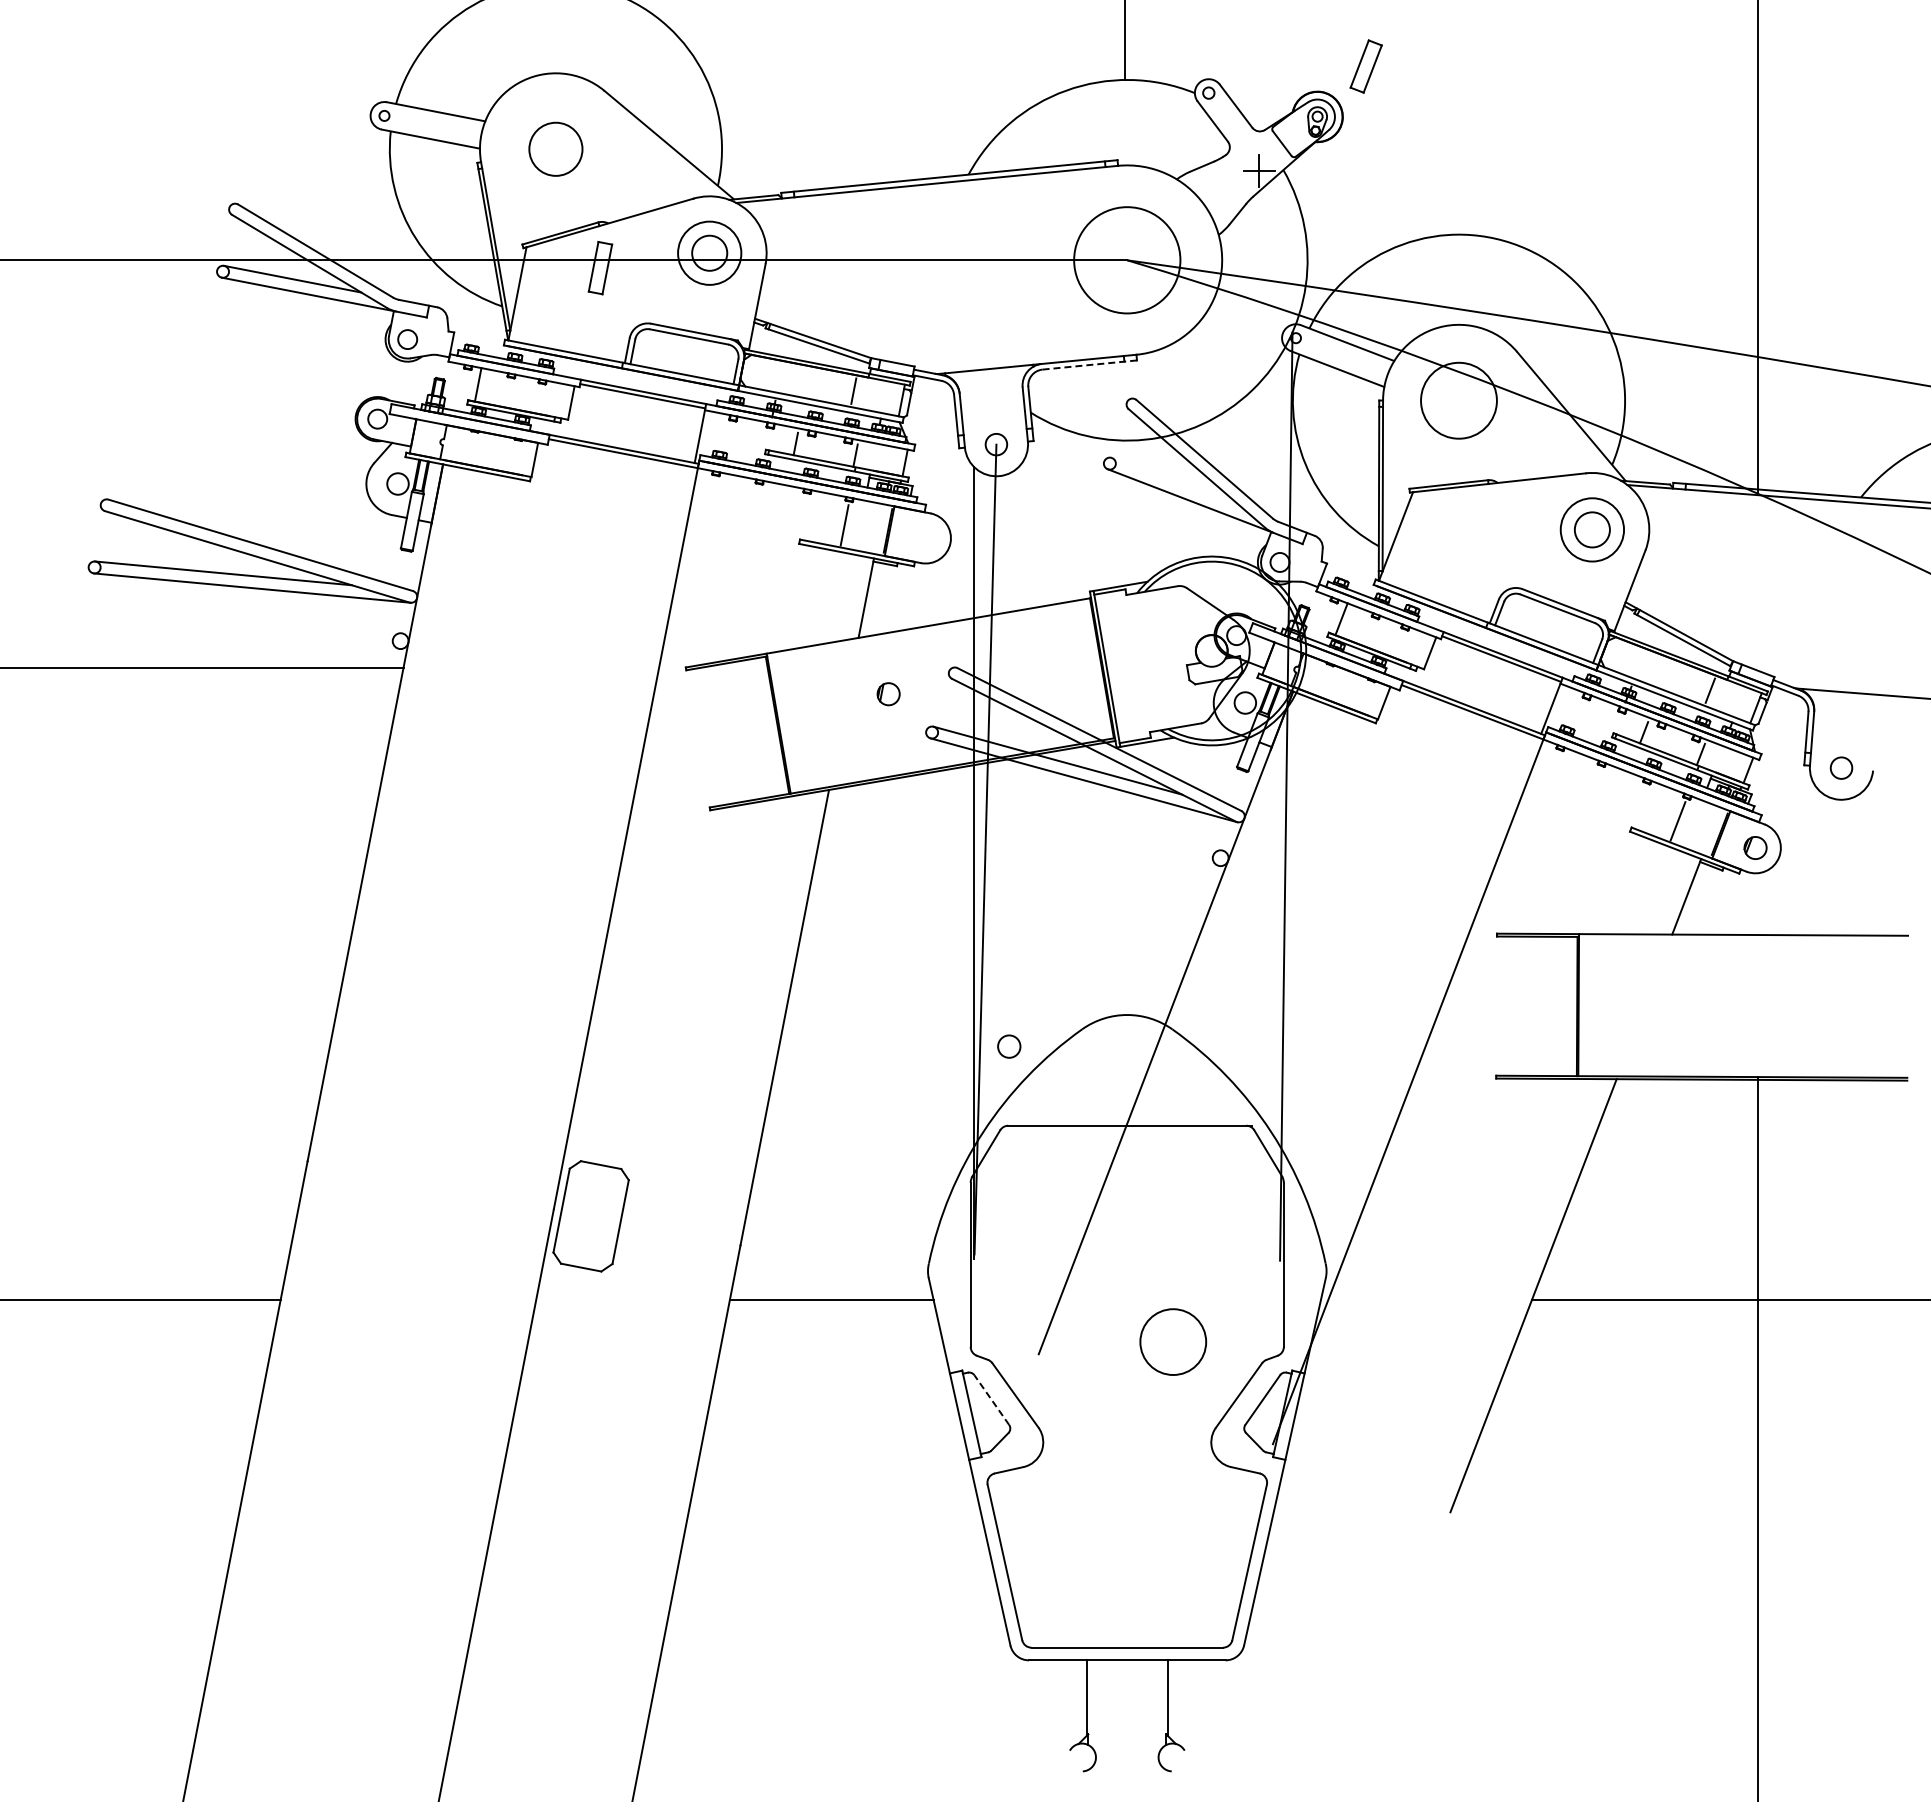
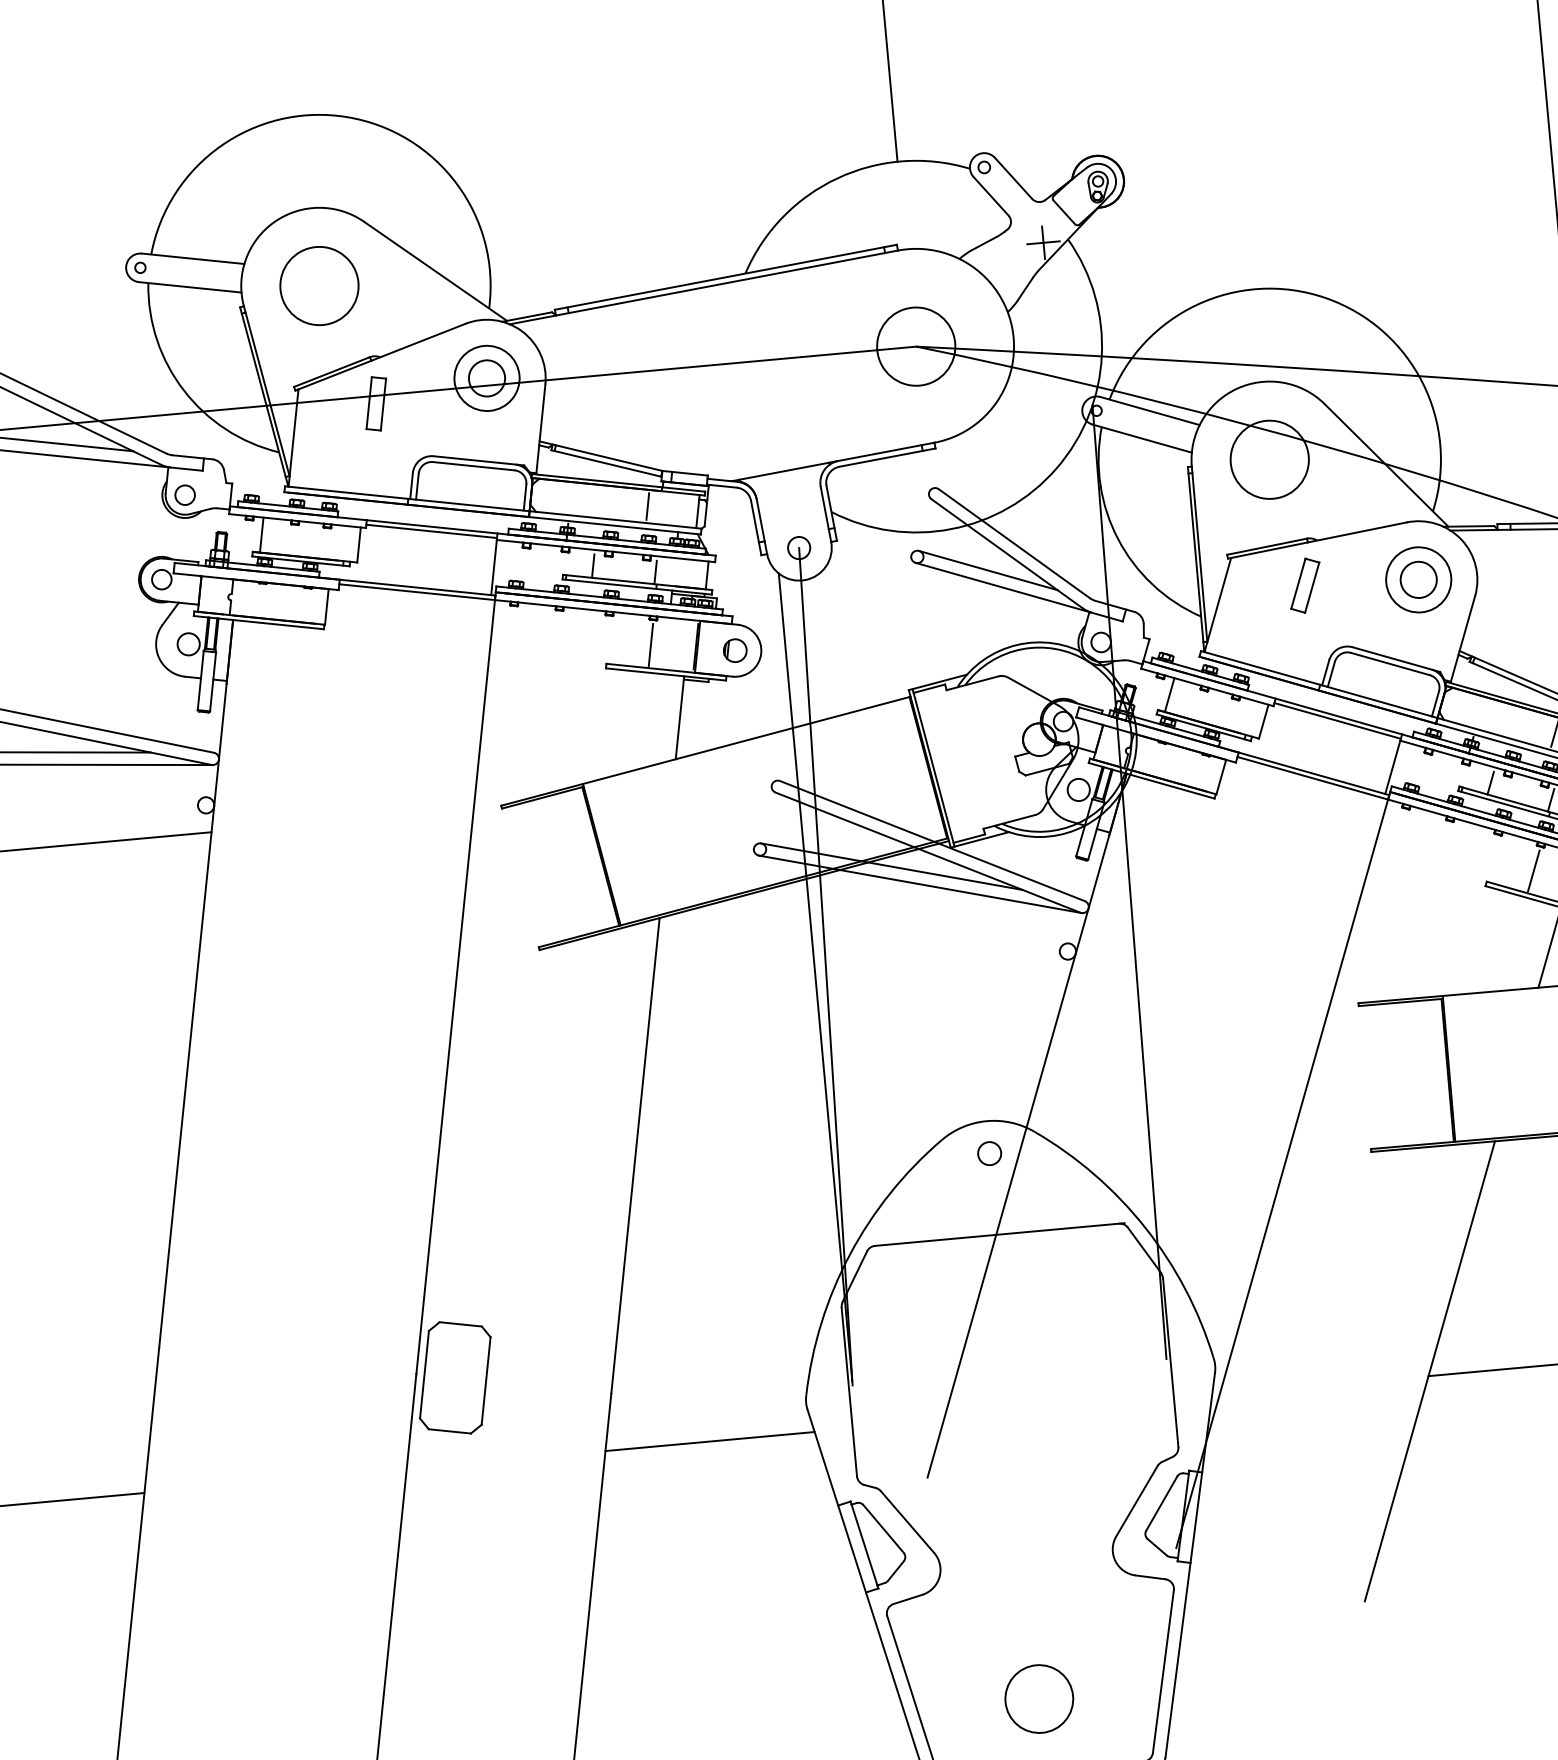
part: (1365, 66) -> (1304, 585), moved
circle: (555, 149) -> (319, 286), size x1.43
circle: (1127, 260) -> (916, 346), size x0.71
line: (1090, 364) -> (888, 457), dashed -> solid
line: (1177, 483) -> (988, 571), added
part: (888, 694) -> (735, 650), moved
circle: (1009, 1046) -> (989, 1153), moved
circle: (1173, 1341) -> (1039, 1698), moved
line: (991, 1399) -> (883, 1528), dashed -> solid

